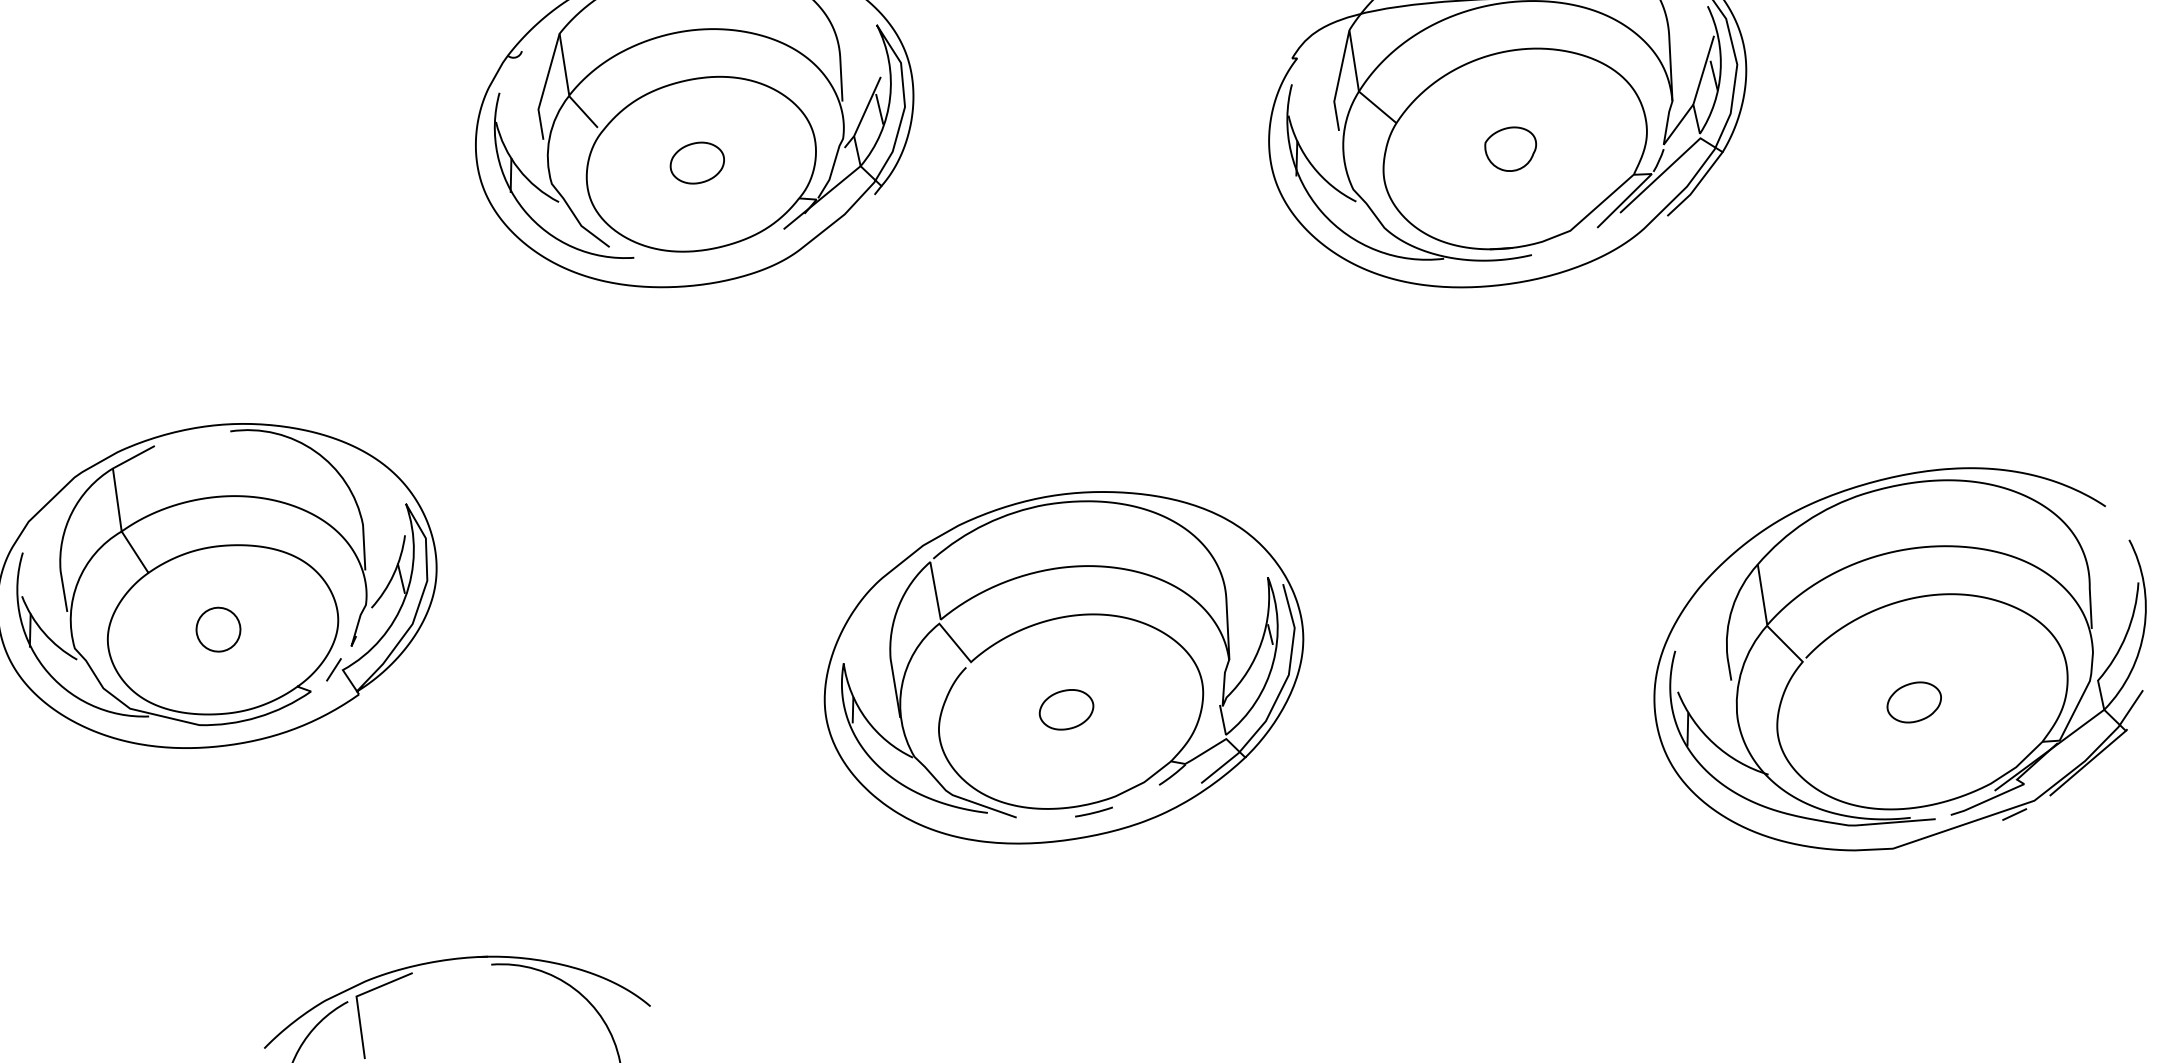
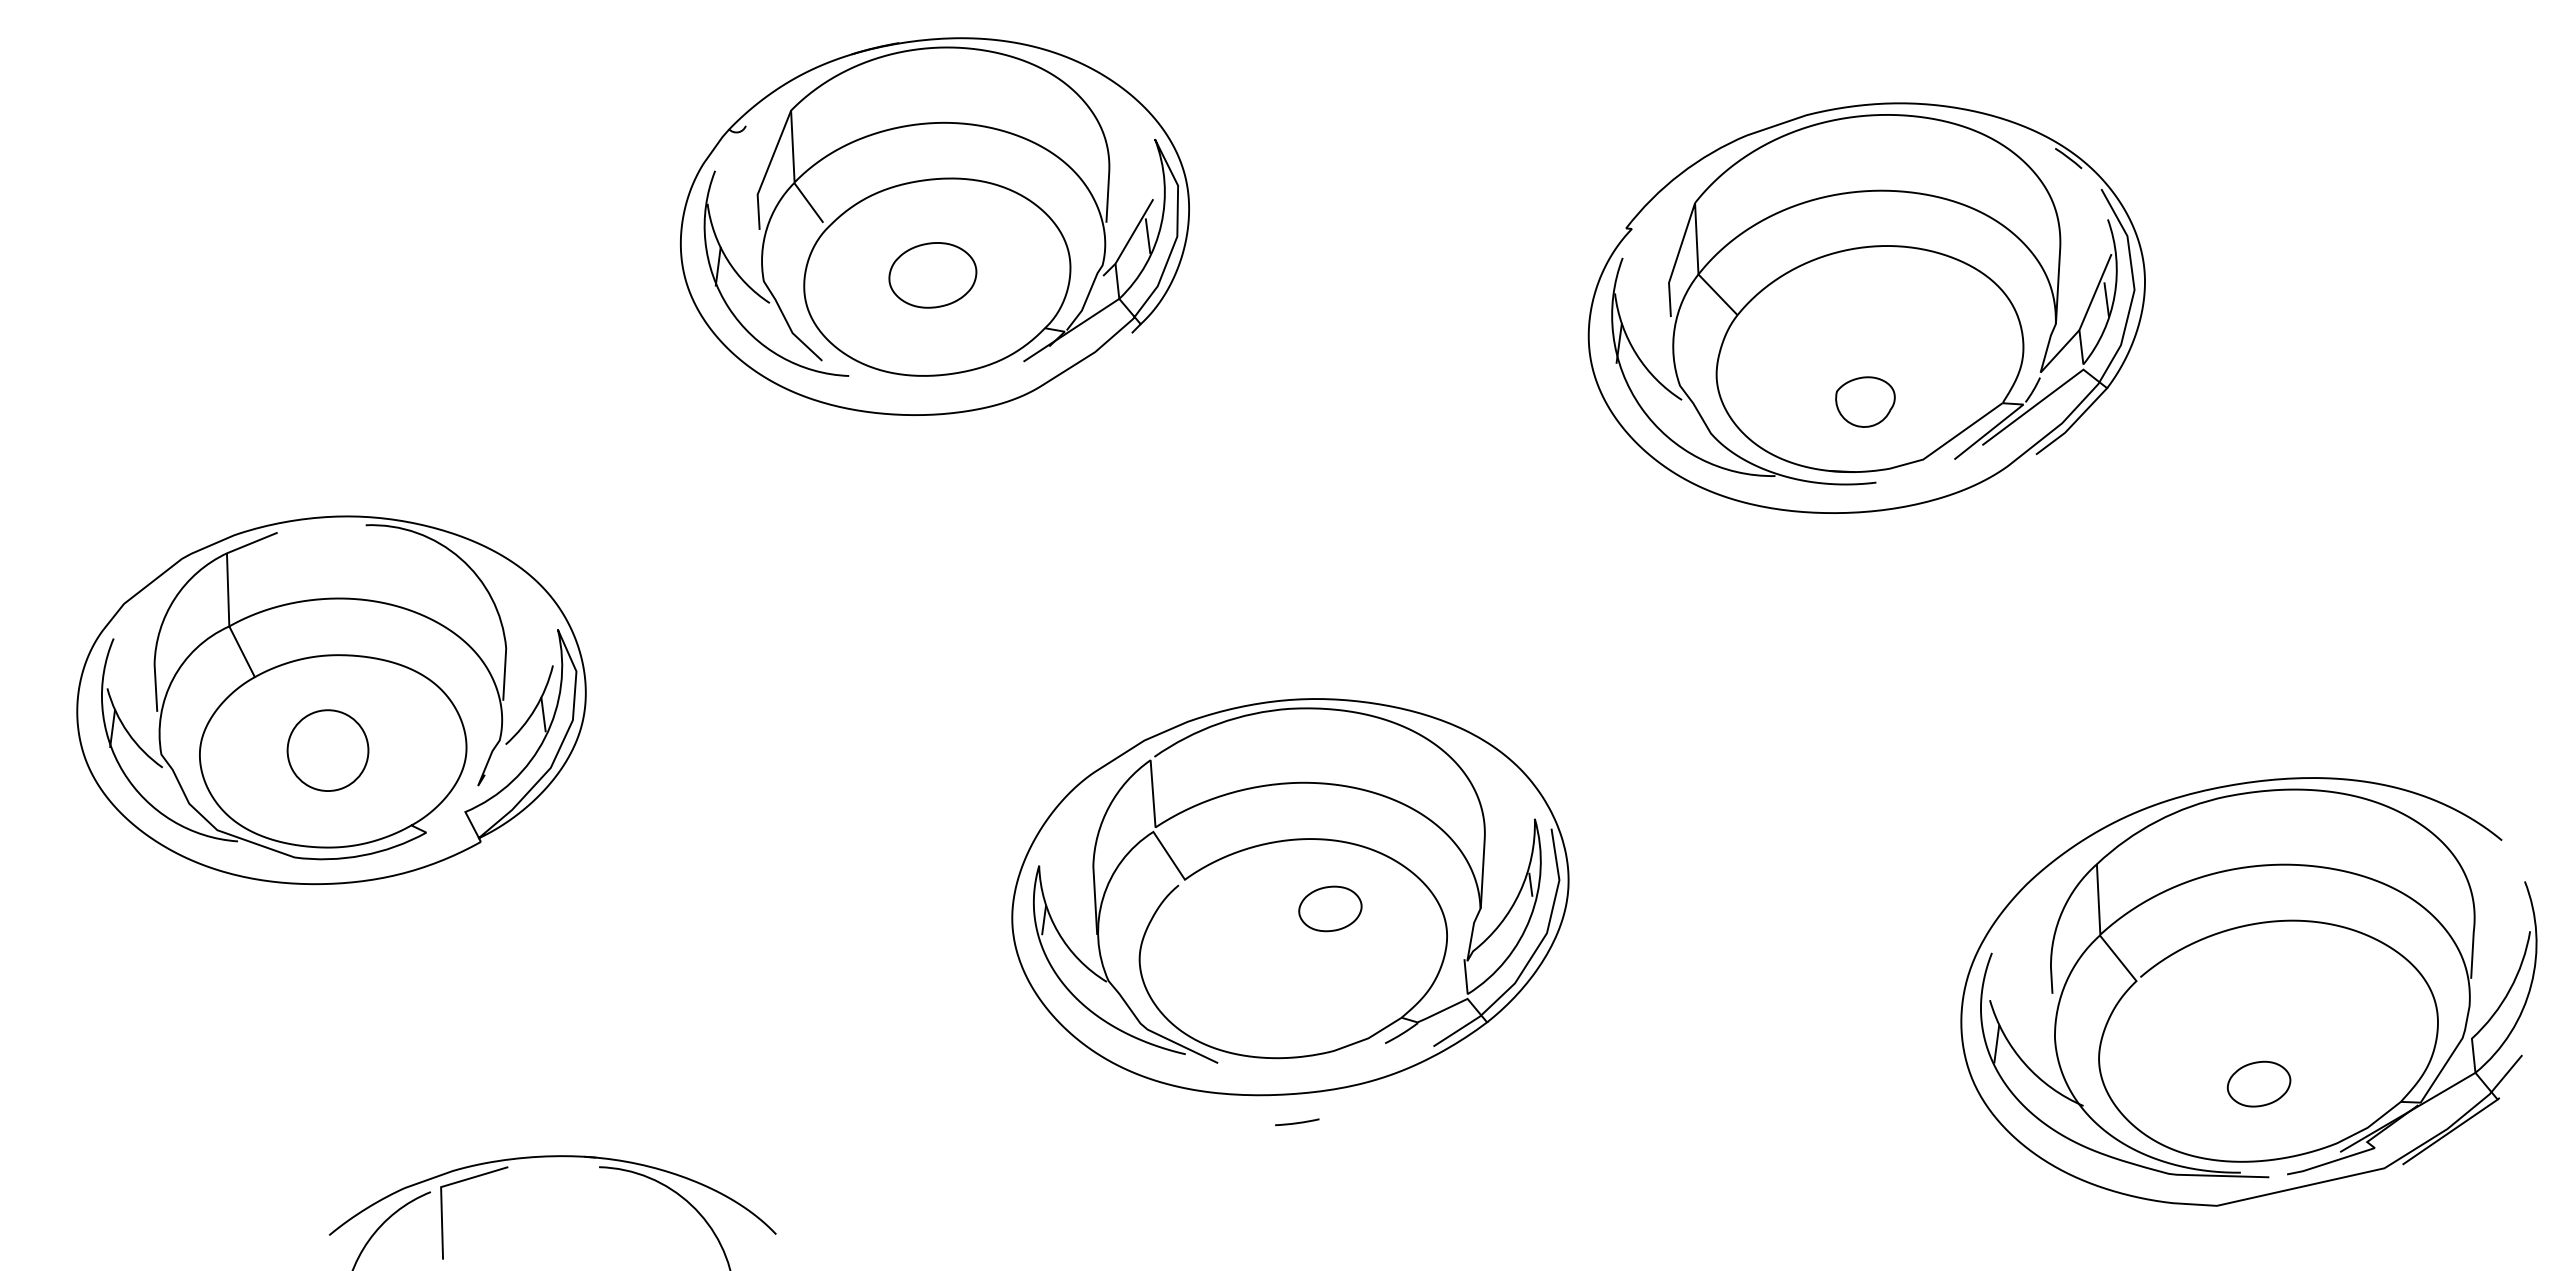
part: (1511, 148) -> (1865, 401), moved
part: (697, 163) -> (932, 275), size x1.4
circle: (218, 629) -> (327, 750), size x1.6
line: (334, 669) -> (455, 810), removed
part: (1913, 701) -> (2258, 1083), moved
part: (1066, 709) -> (1330, 908), moved
line: (1094, 812) -> (1297, 1122), moved
line: (2014, 814) -> (2359, 1181), removed

